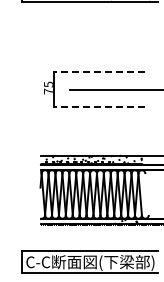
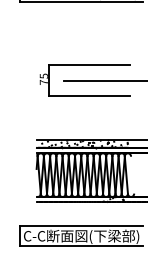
line: (98, 72) -> (88, 65), dashed -> solid
line: (98, 106) -> (88, 95), dashed -> solid

